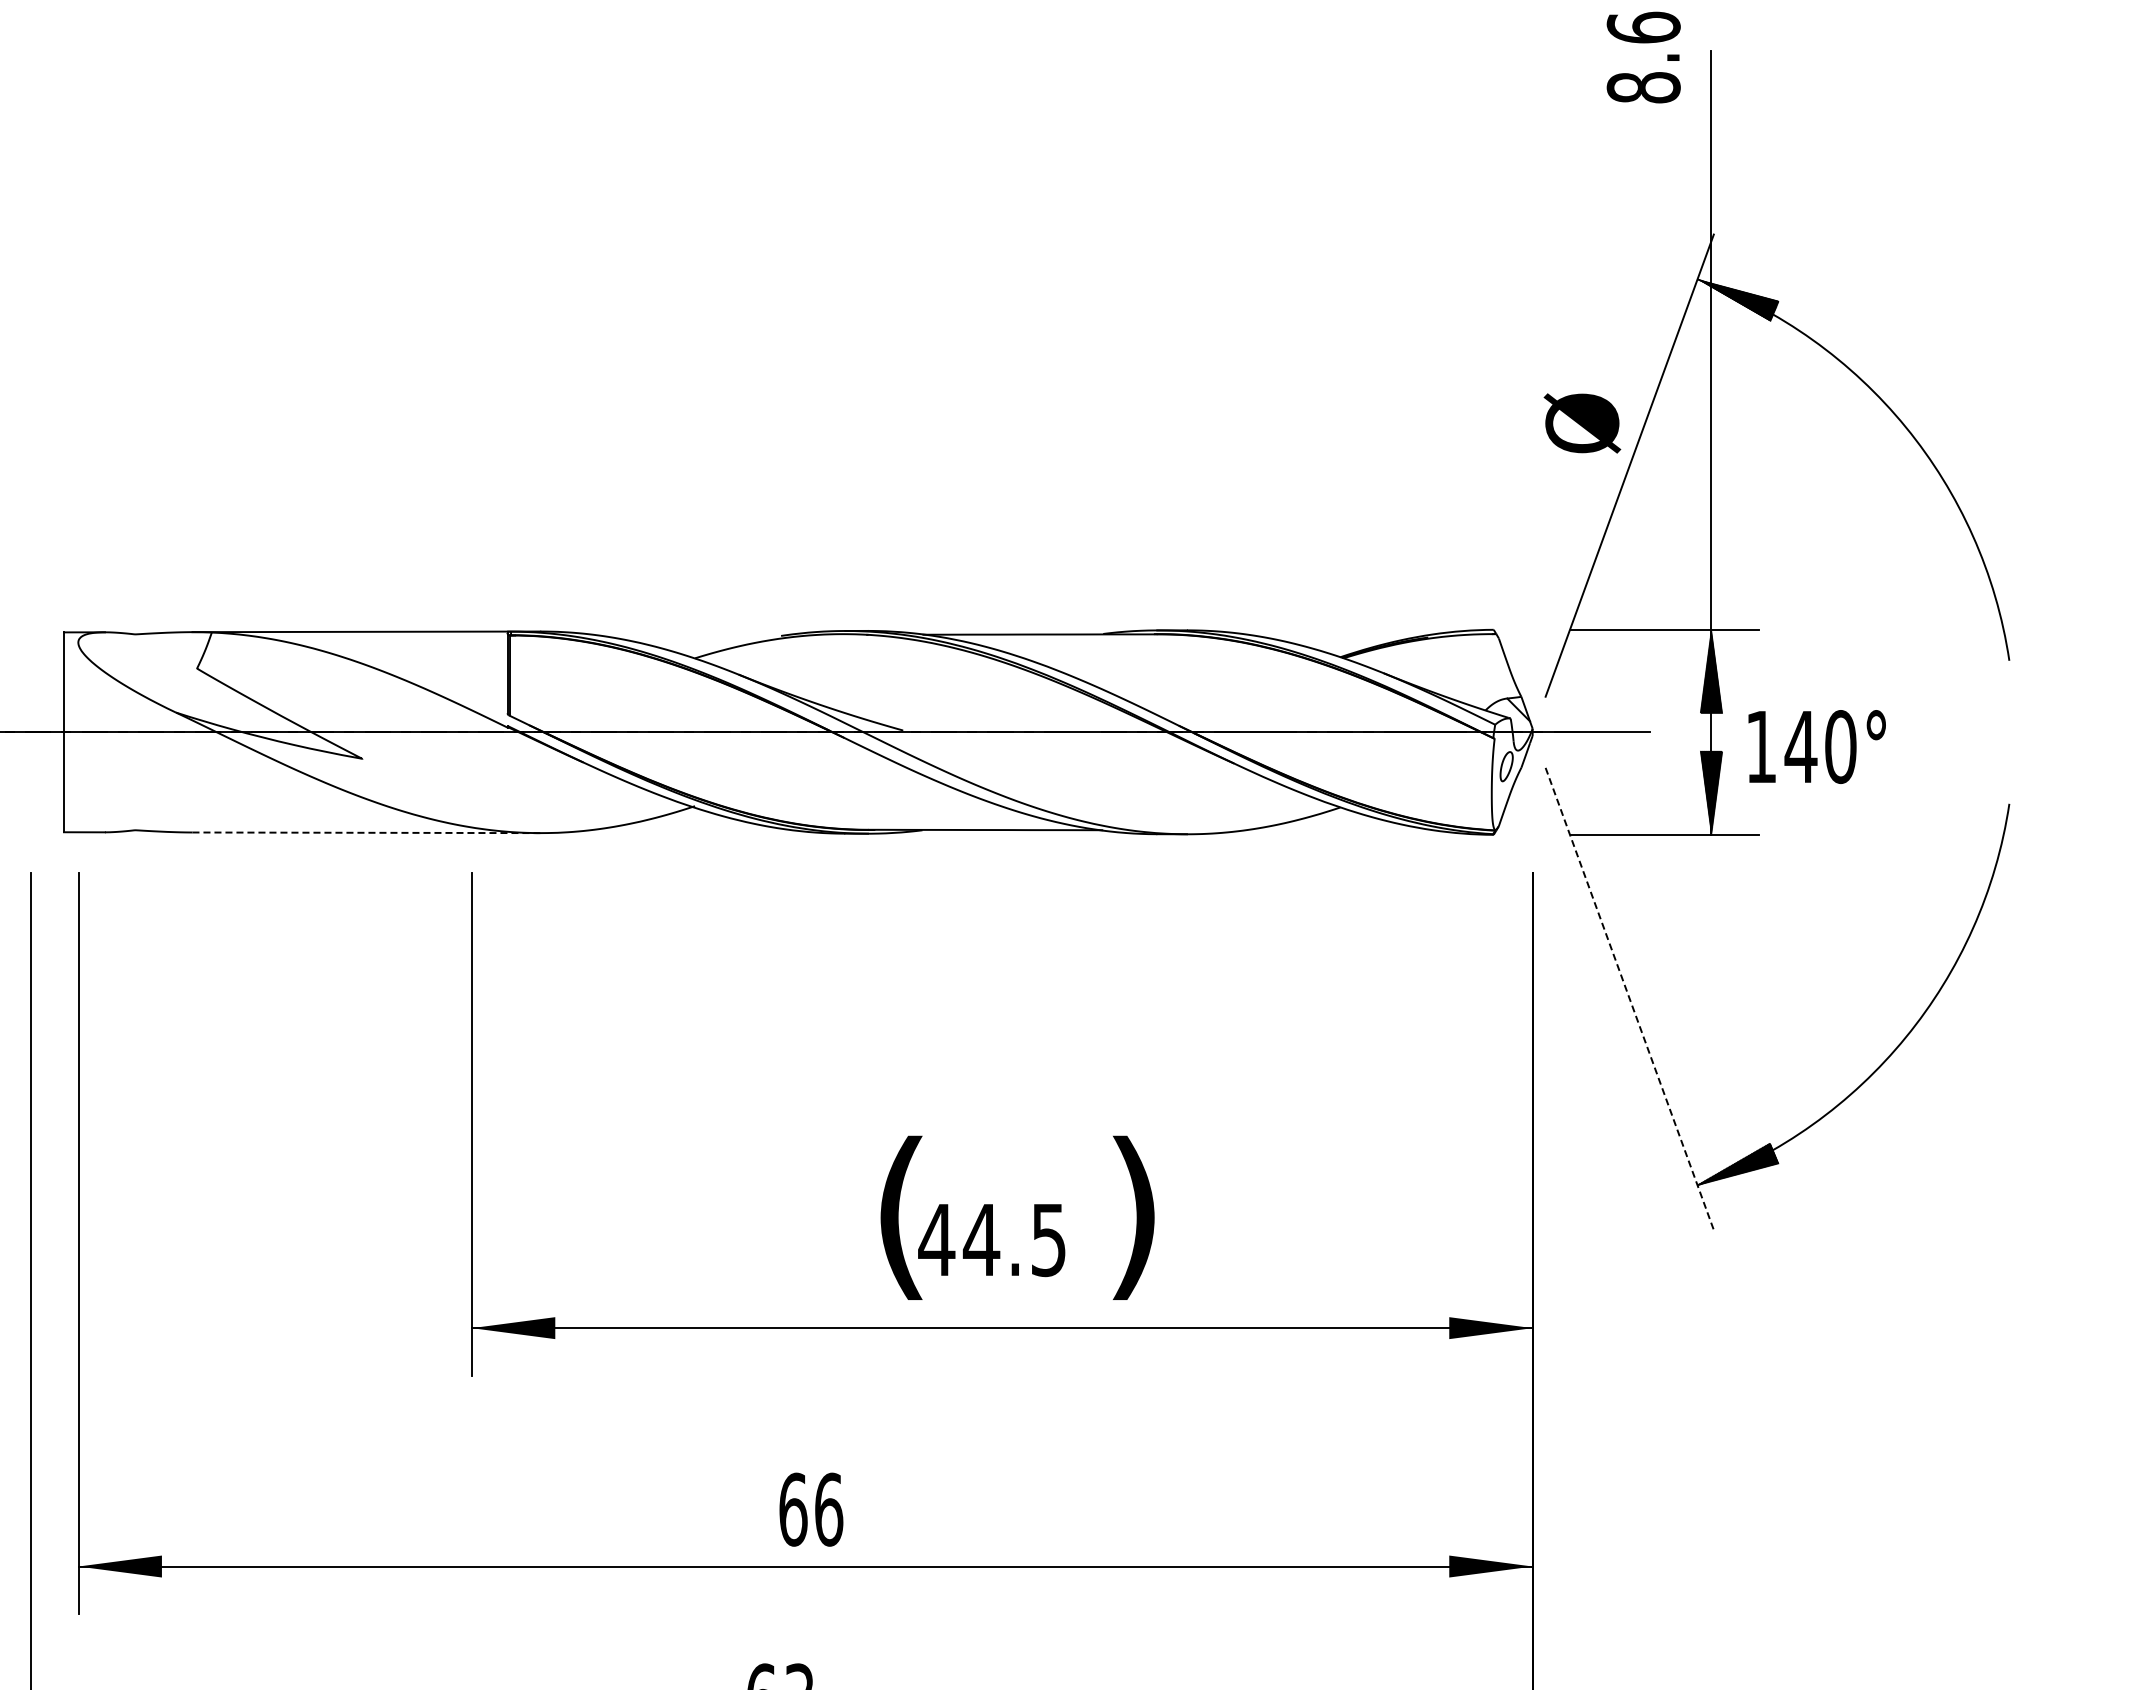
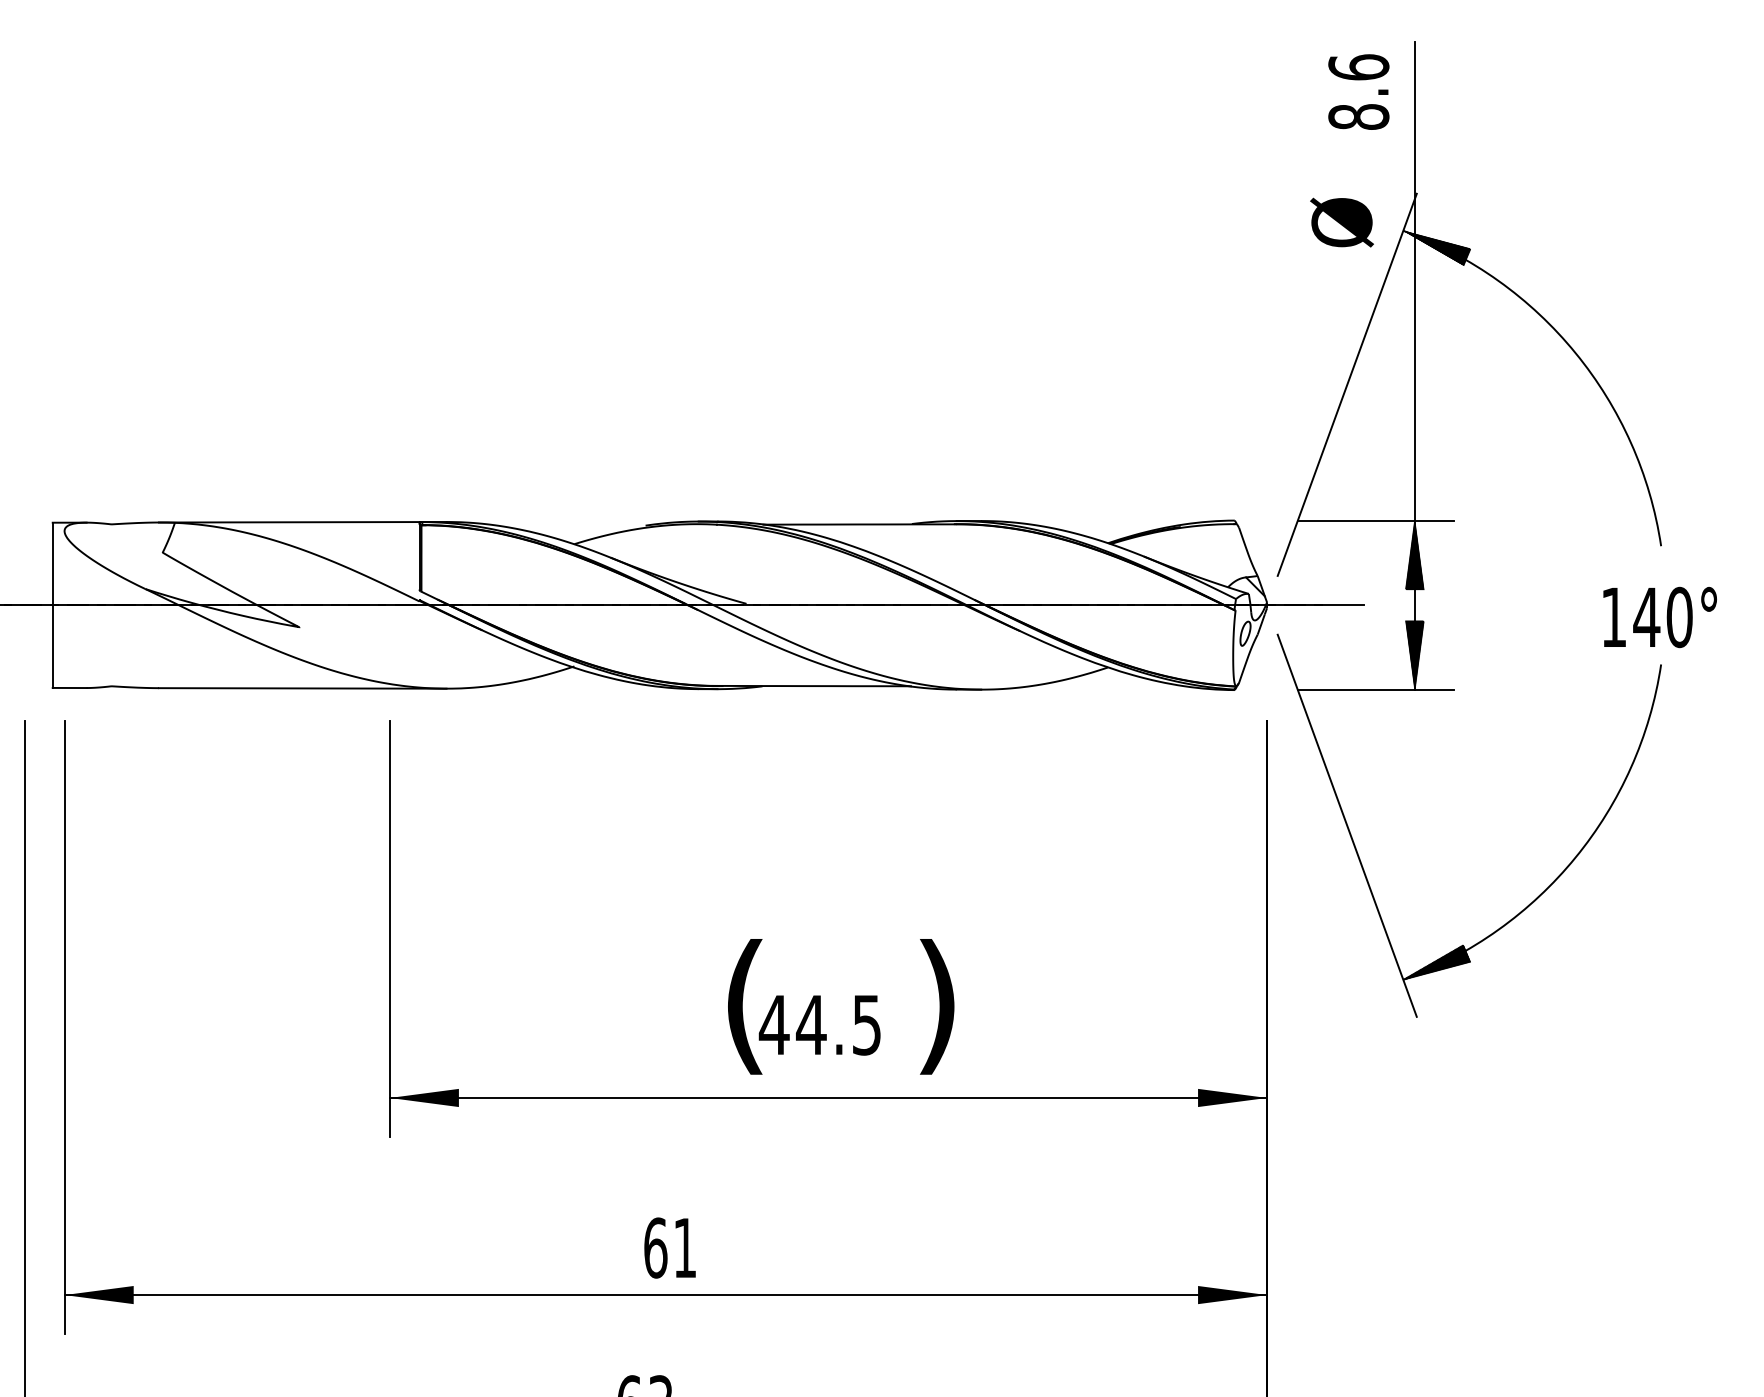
text: (1643, 57) -> (1358, 92), moved
text: (1582, 423) -> (1342, 222), moved
text: (1816, 746) -> (1659, 617), moved
line: (366, 832) -> (302, 688), dashed -> solid
line: (1629, 998) -> (1347, 825), dashed -> solid
text: (829, 1509) -> (685, 1247), 66 -> 61

